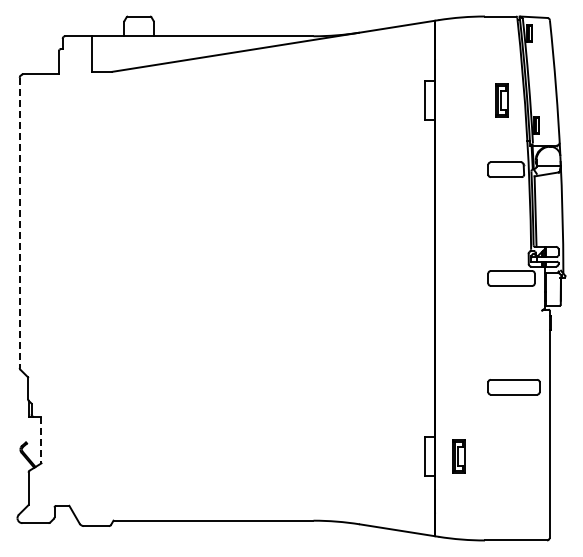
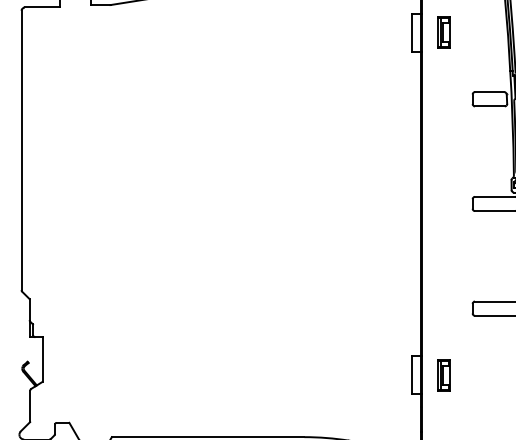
part: (501, 100) -> (443, 32), moved
line: (19, 223) -> (21, 151), dashed -> solid
line: (41, 440) -> (42, 359), dashed -> solid

